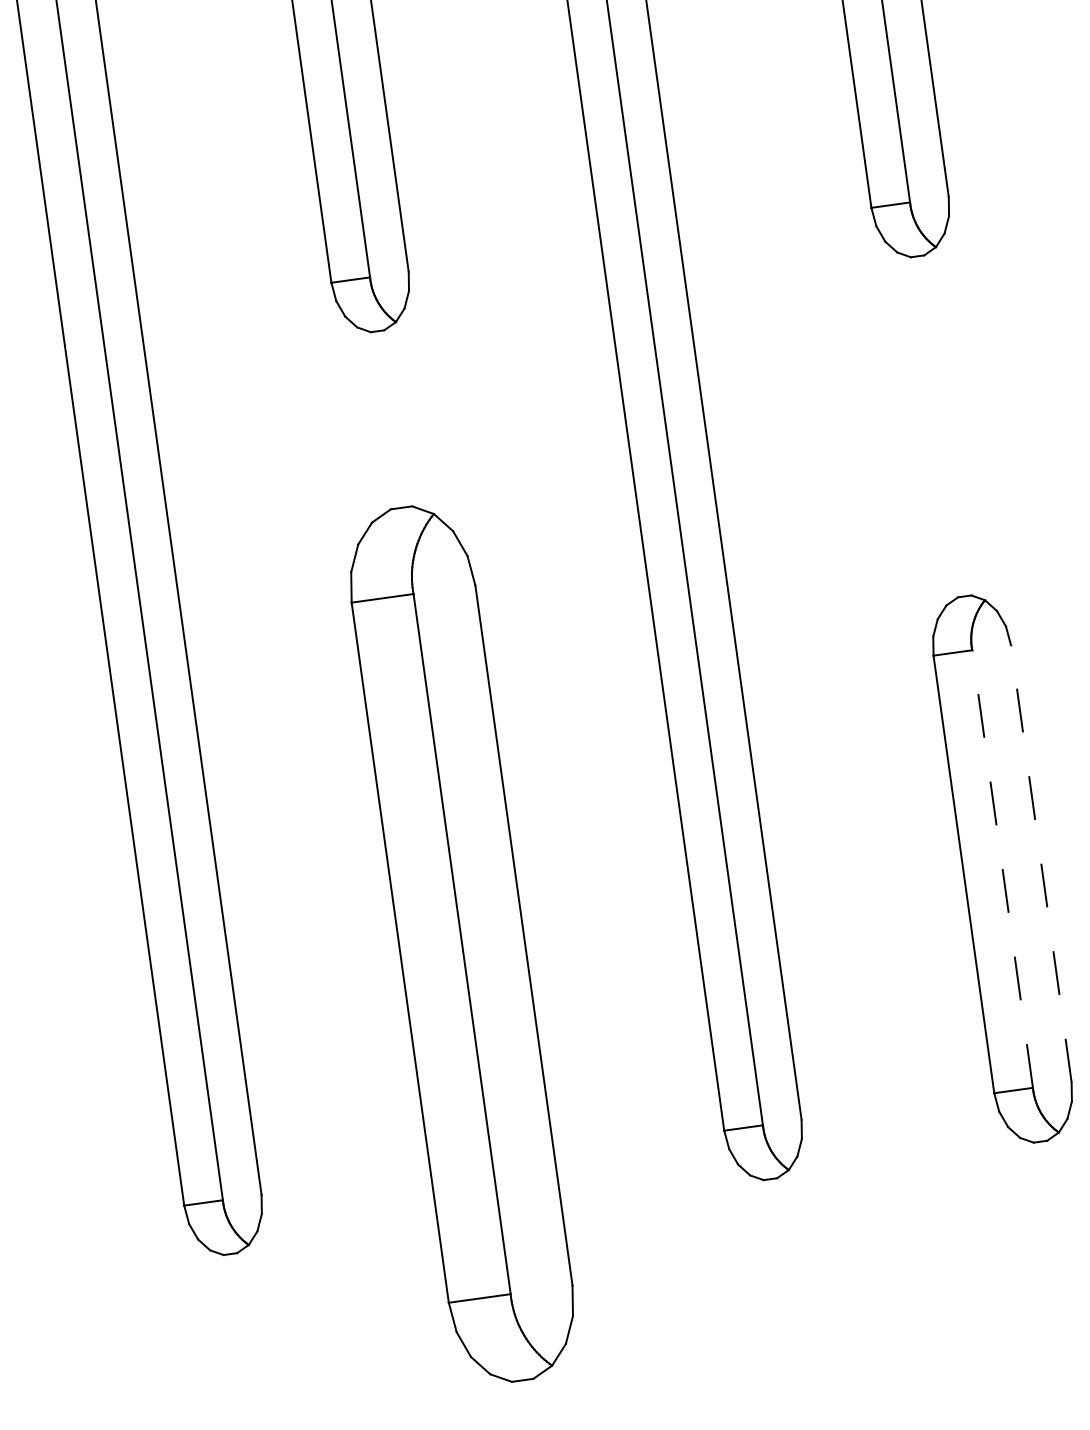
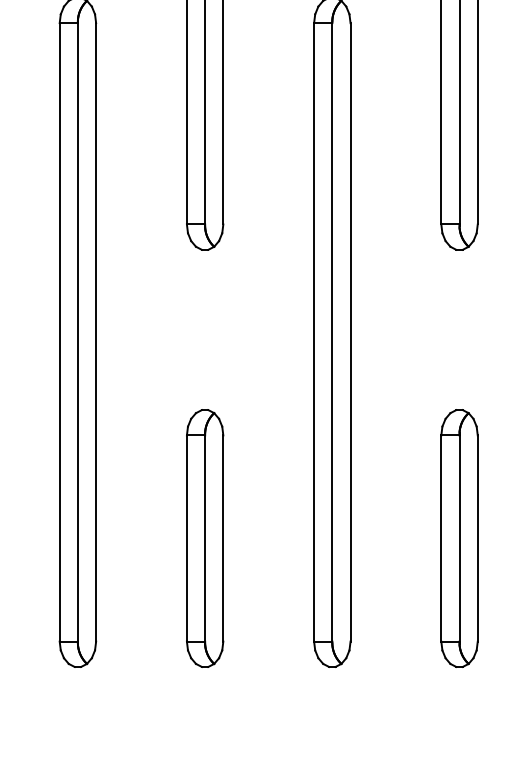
line: (1040, 863) -> (477, 538), dashed -> solid
line: (1002, 869) -> (459, 538), dashed -> solid
part: (463, 943) -> (205, 538), size x0.62

